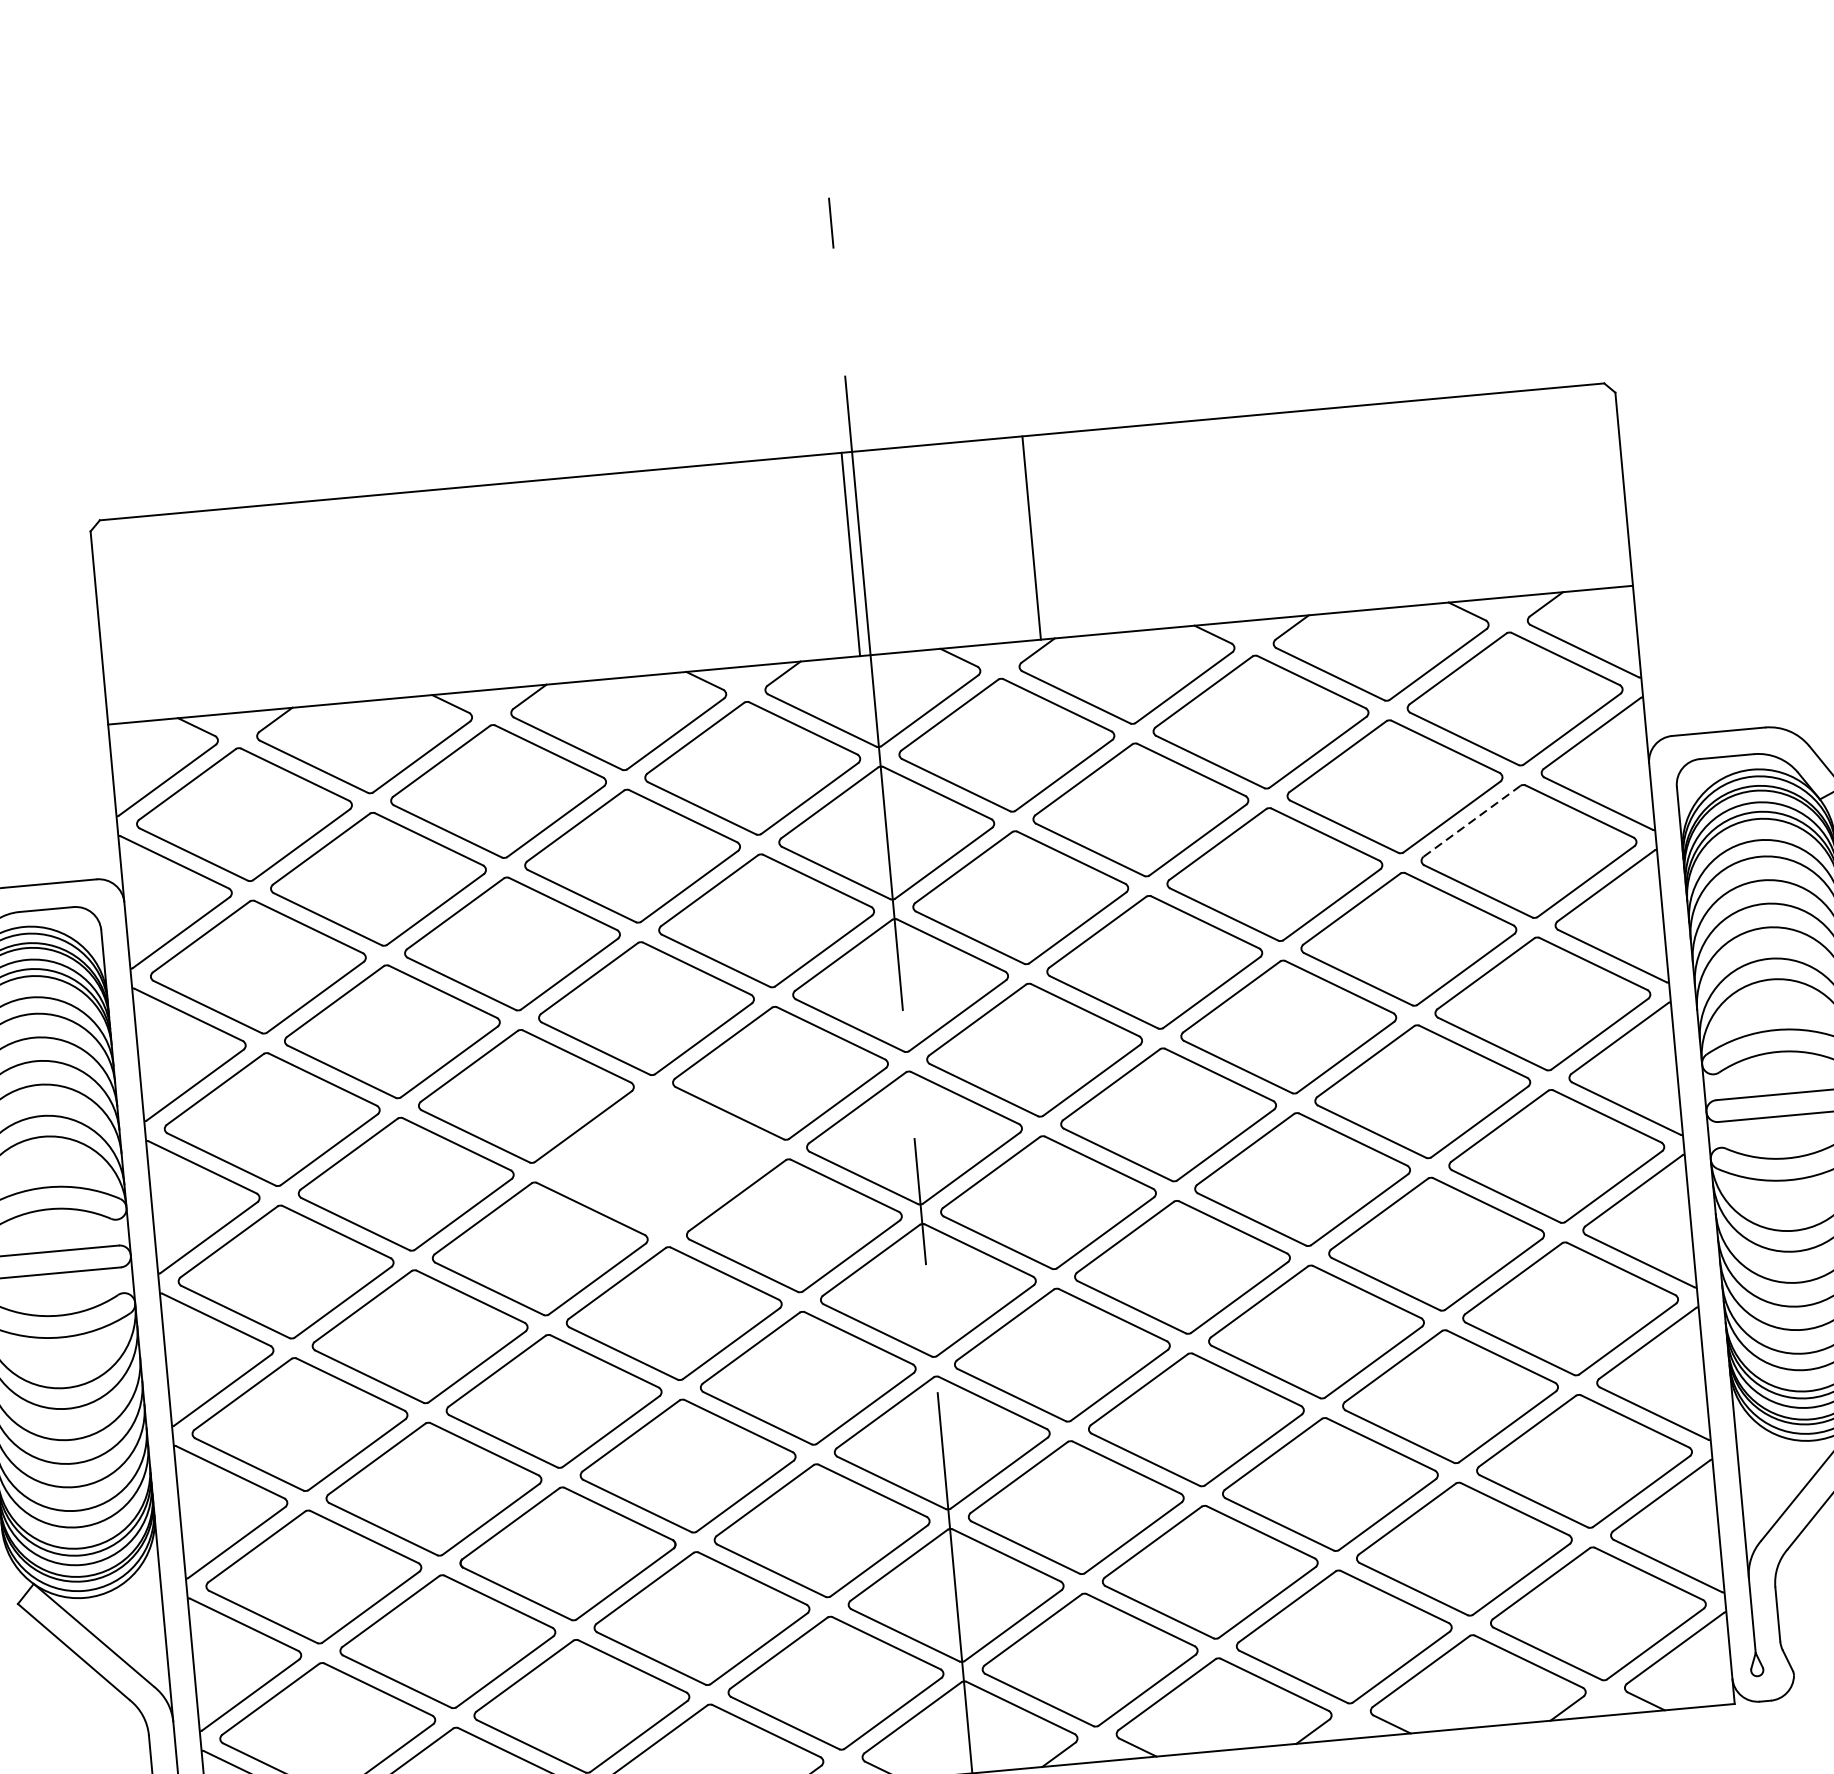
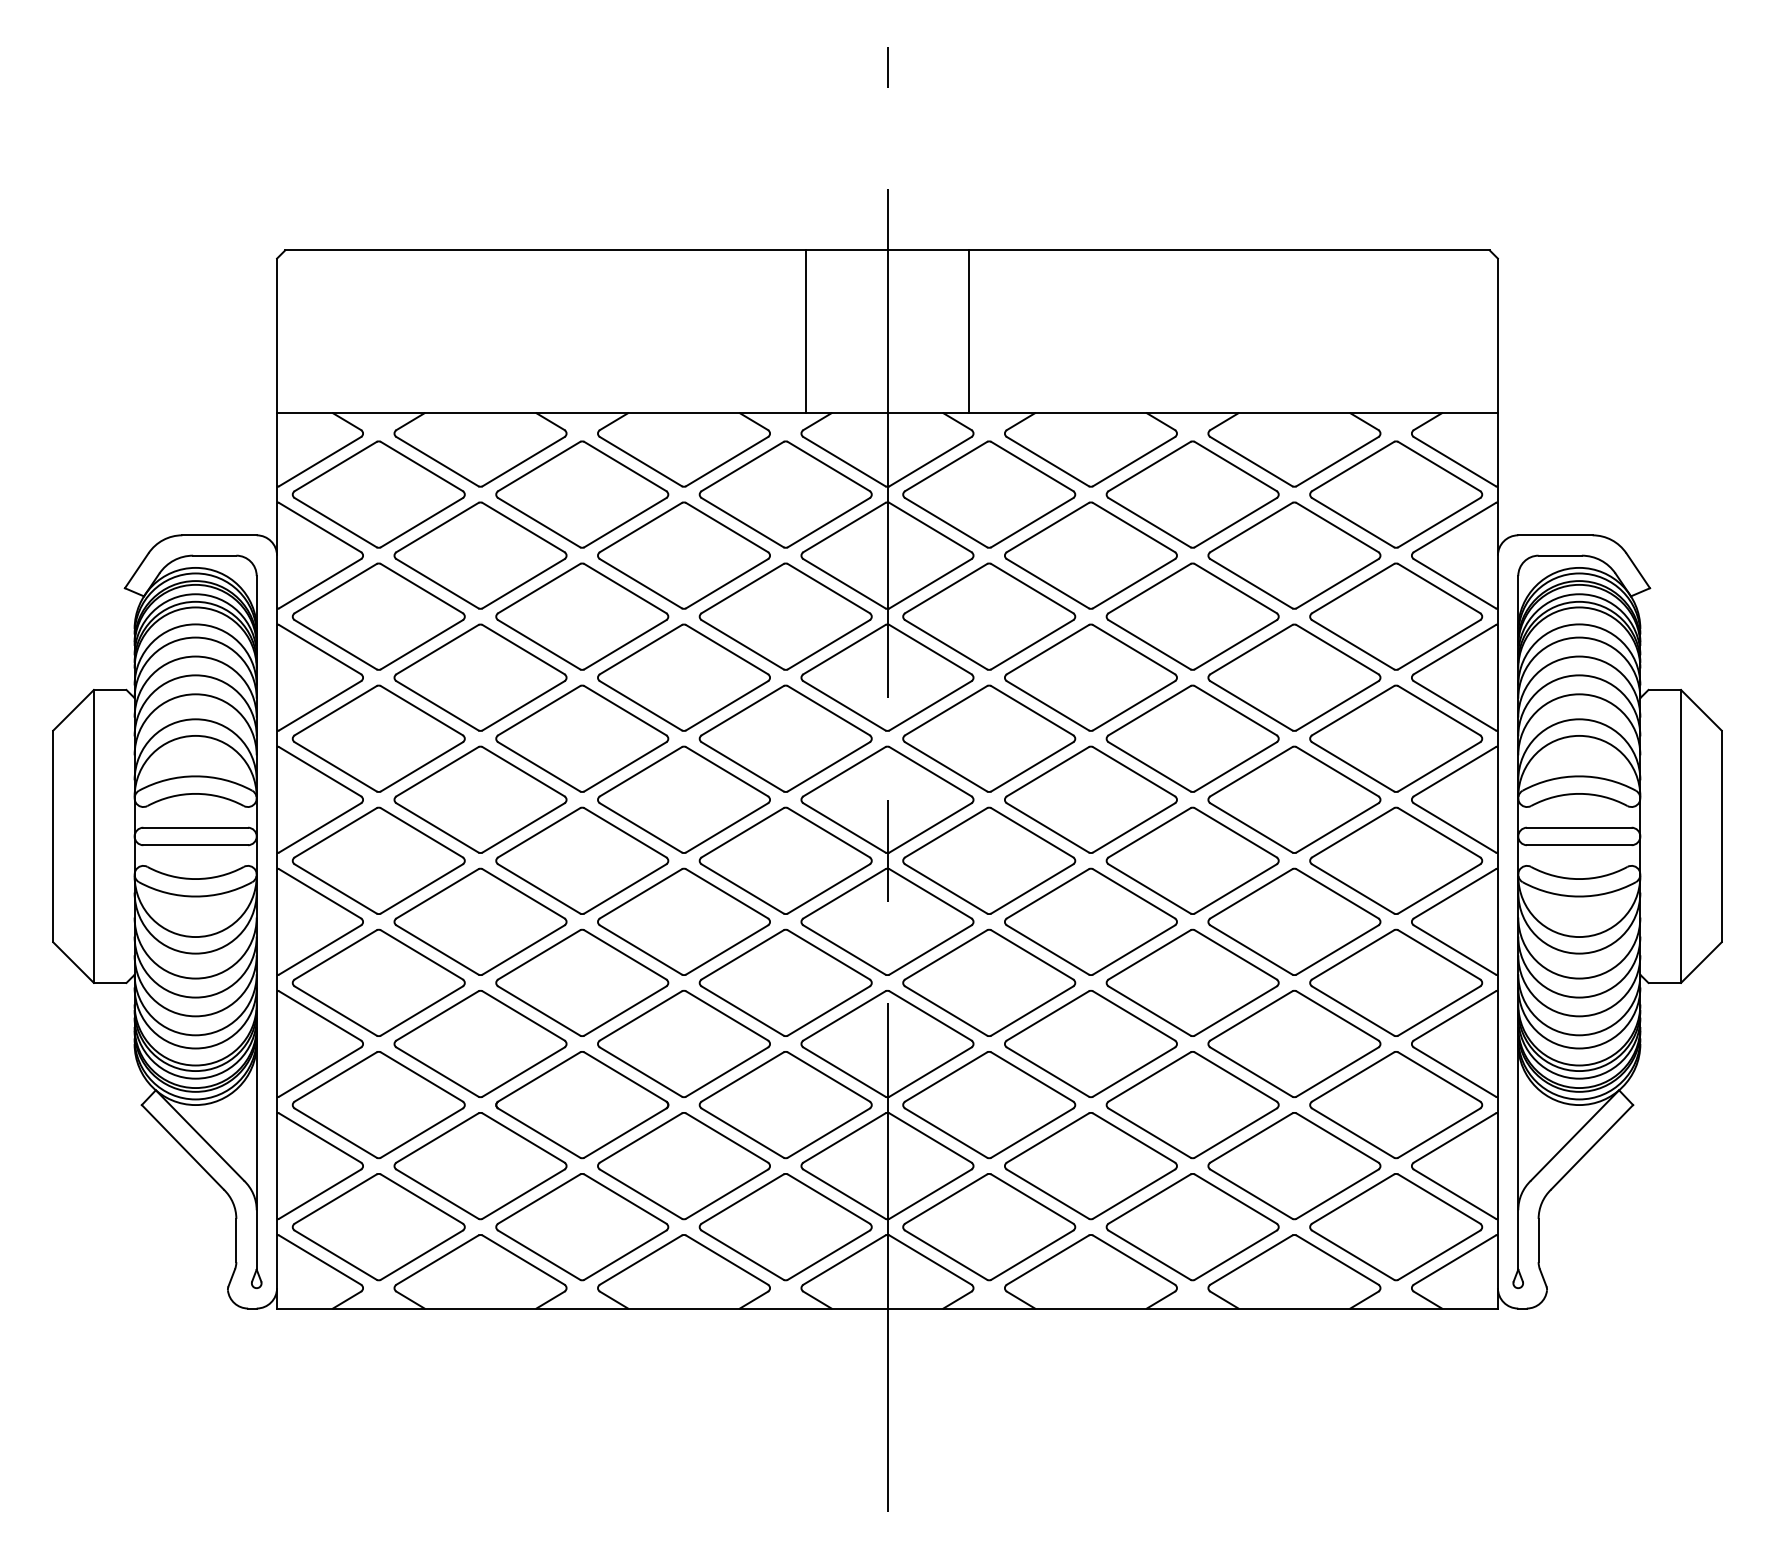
line: (1031, 537) -> (968, 331), moved
line: (851, 554) -> (806, 331), moved
line: (1472, 821) -> (1353, 588), dashed -> solid
part: (659, 1160) -> (683, 799), added

